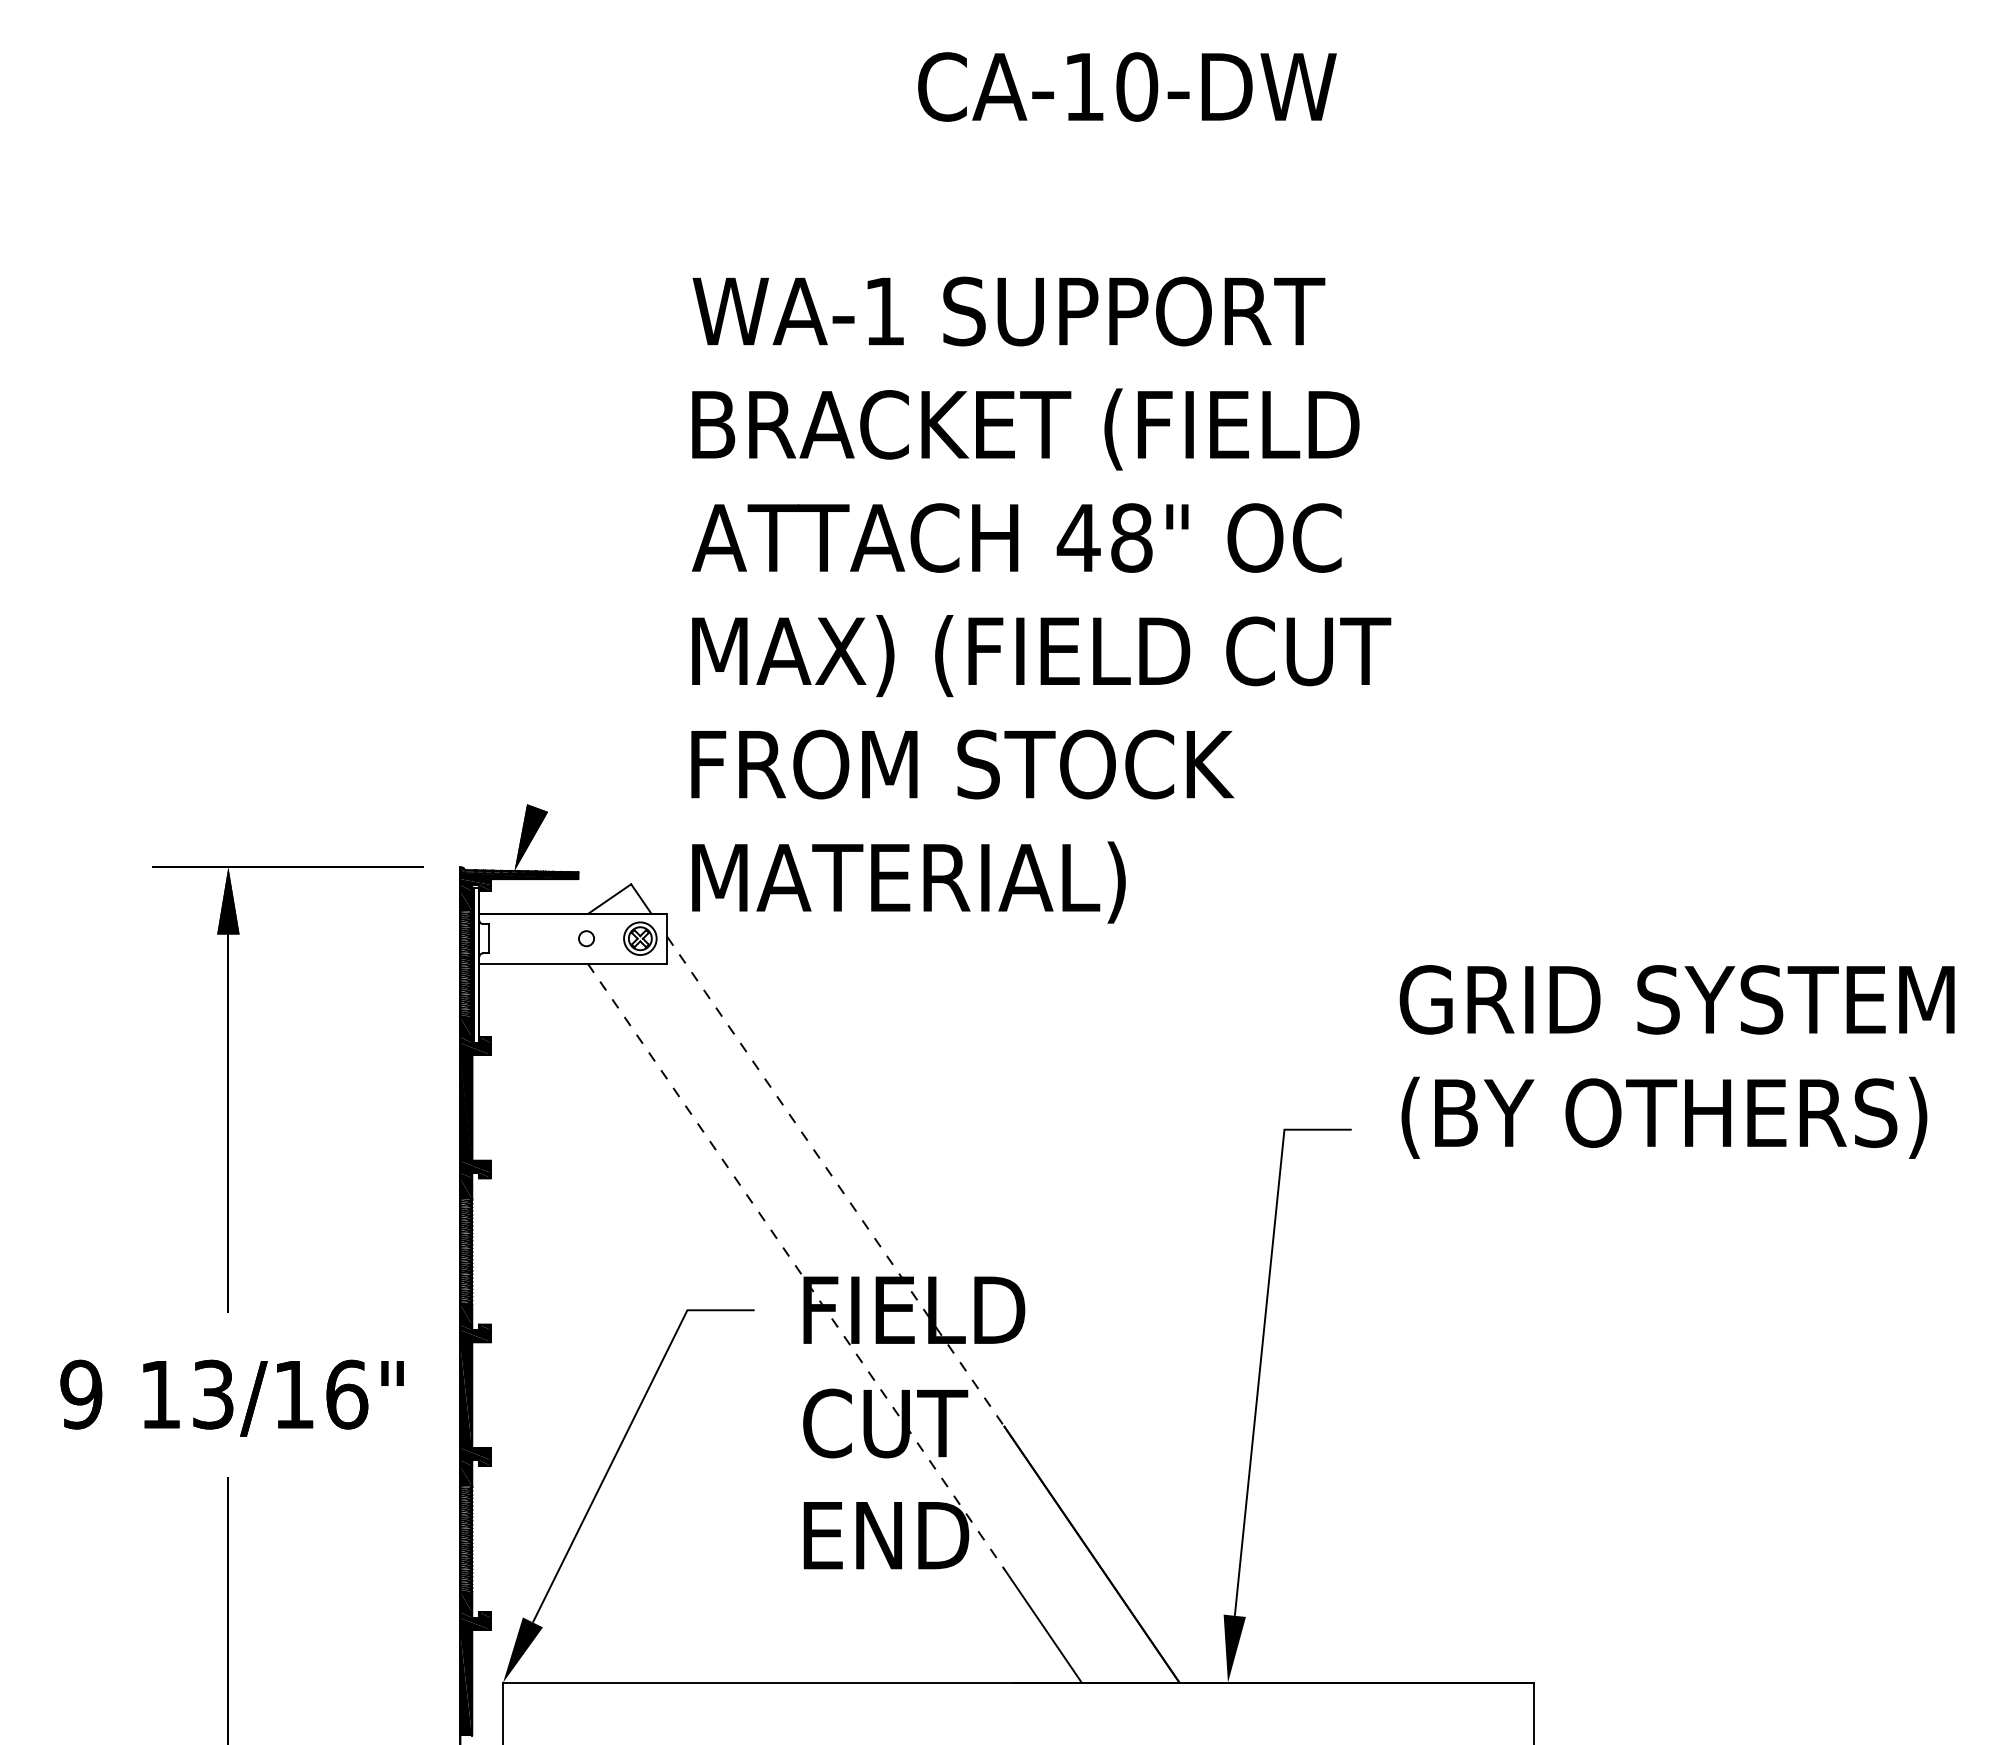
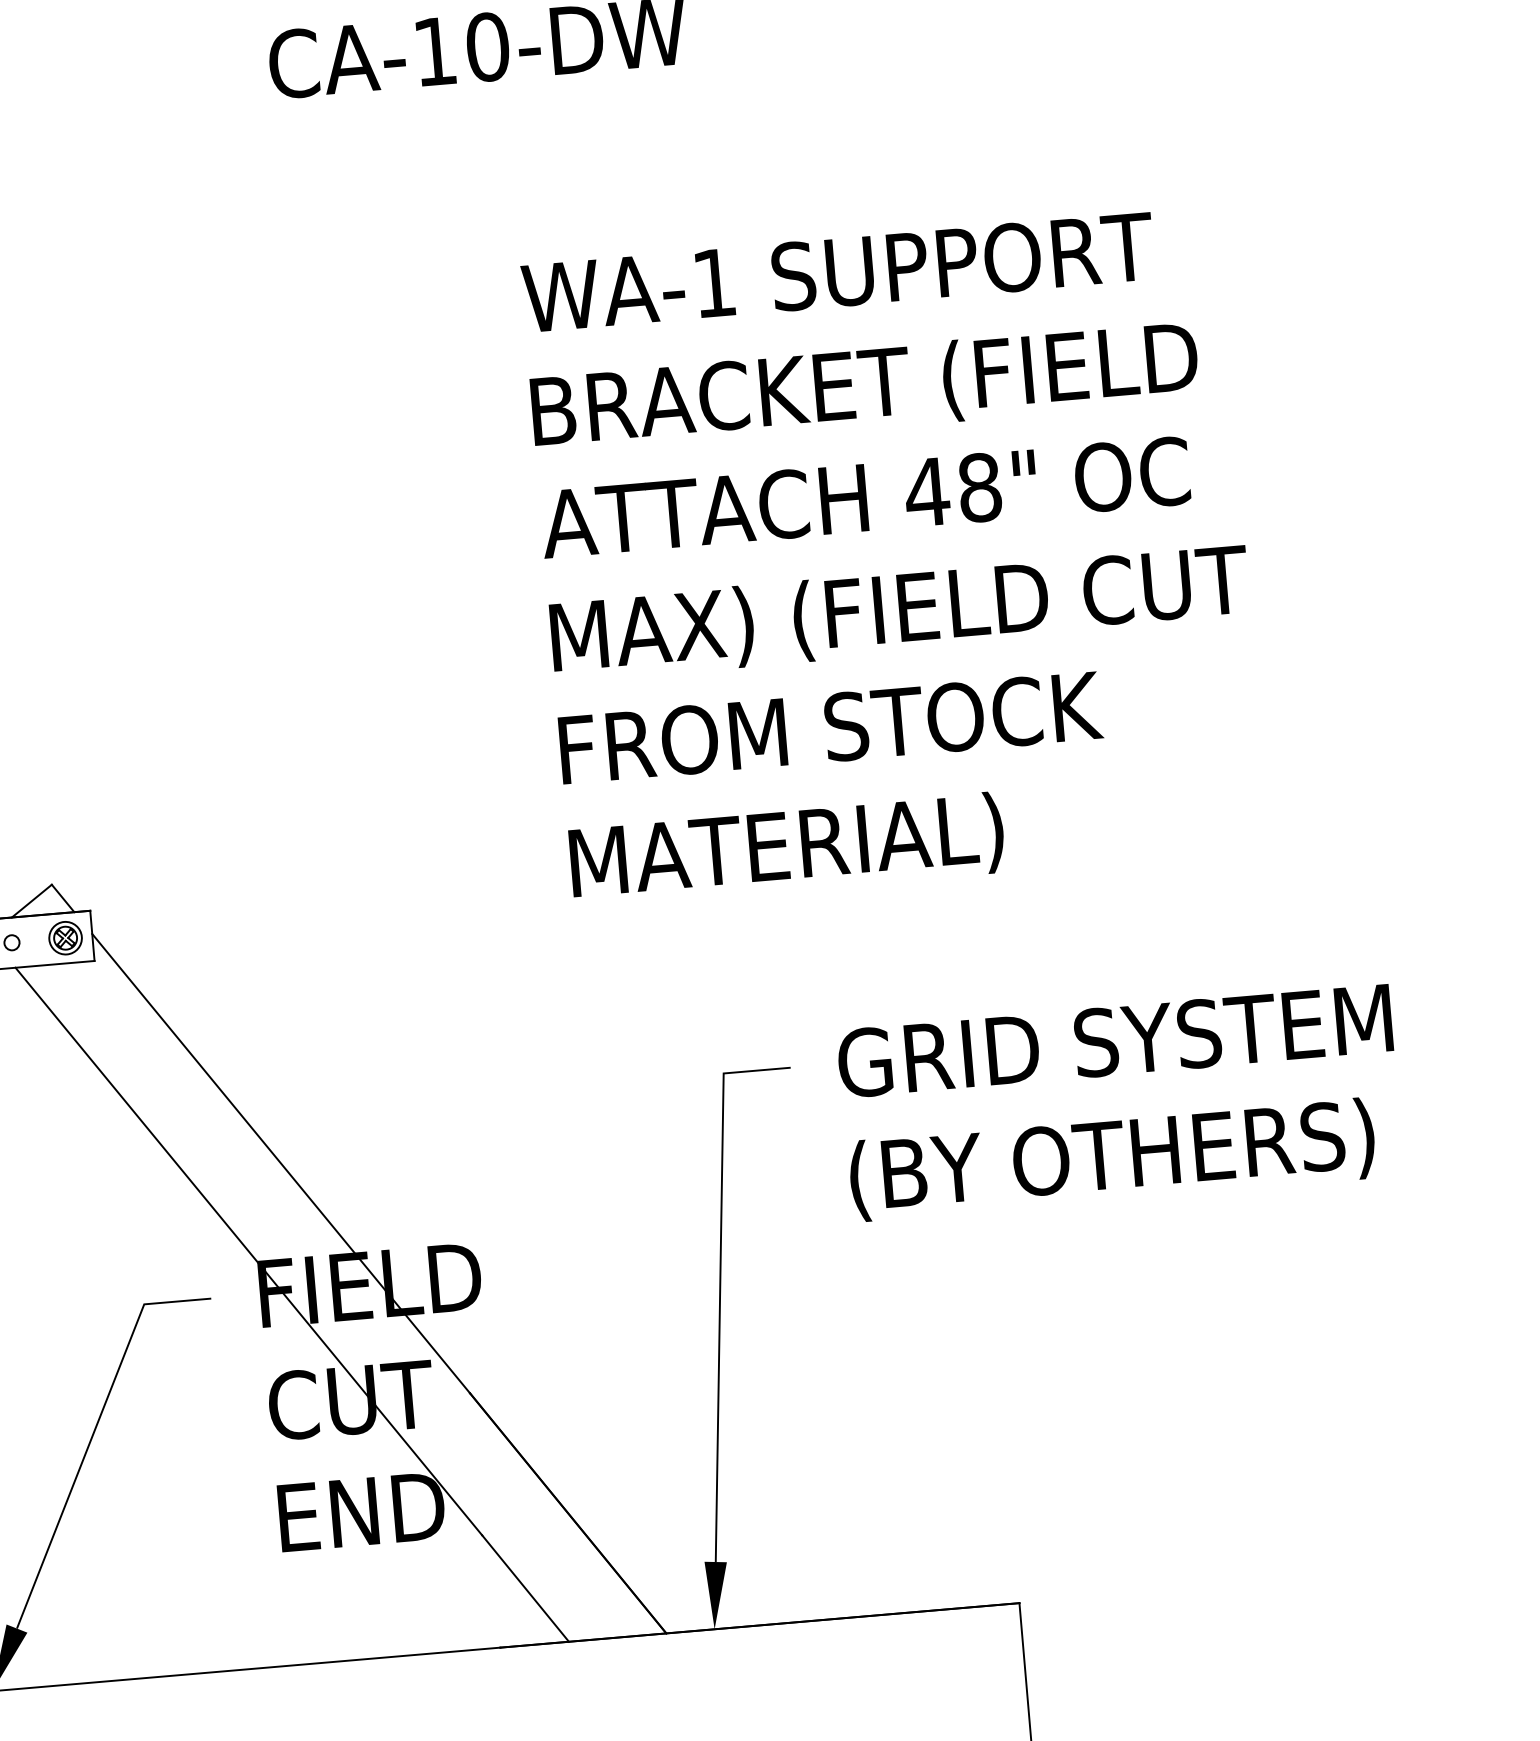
text: (1041, 599) -> (895, 556), moved
text: (1676, 1061) -> (1119, 1102), moved
line: (836, 1182) -> (281, 1164), dashed -> solid
line: (796, 1267) -> (249, 1252), dashed -> solid

